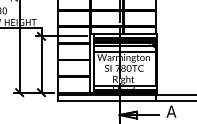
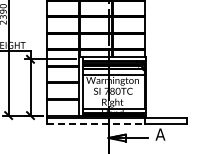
line: (107, 100) -> (96, 123), solid -> dashed

